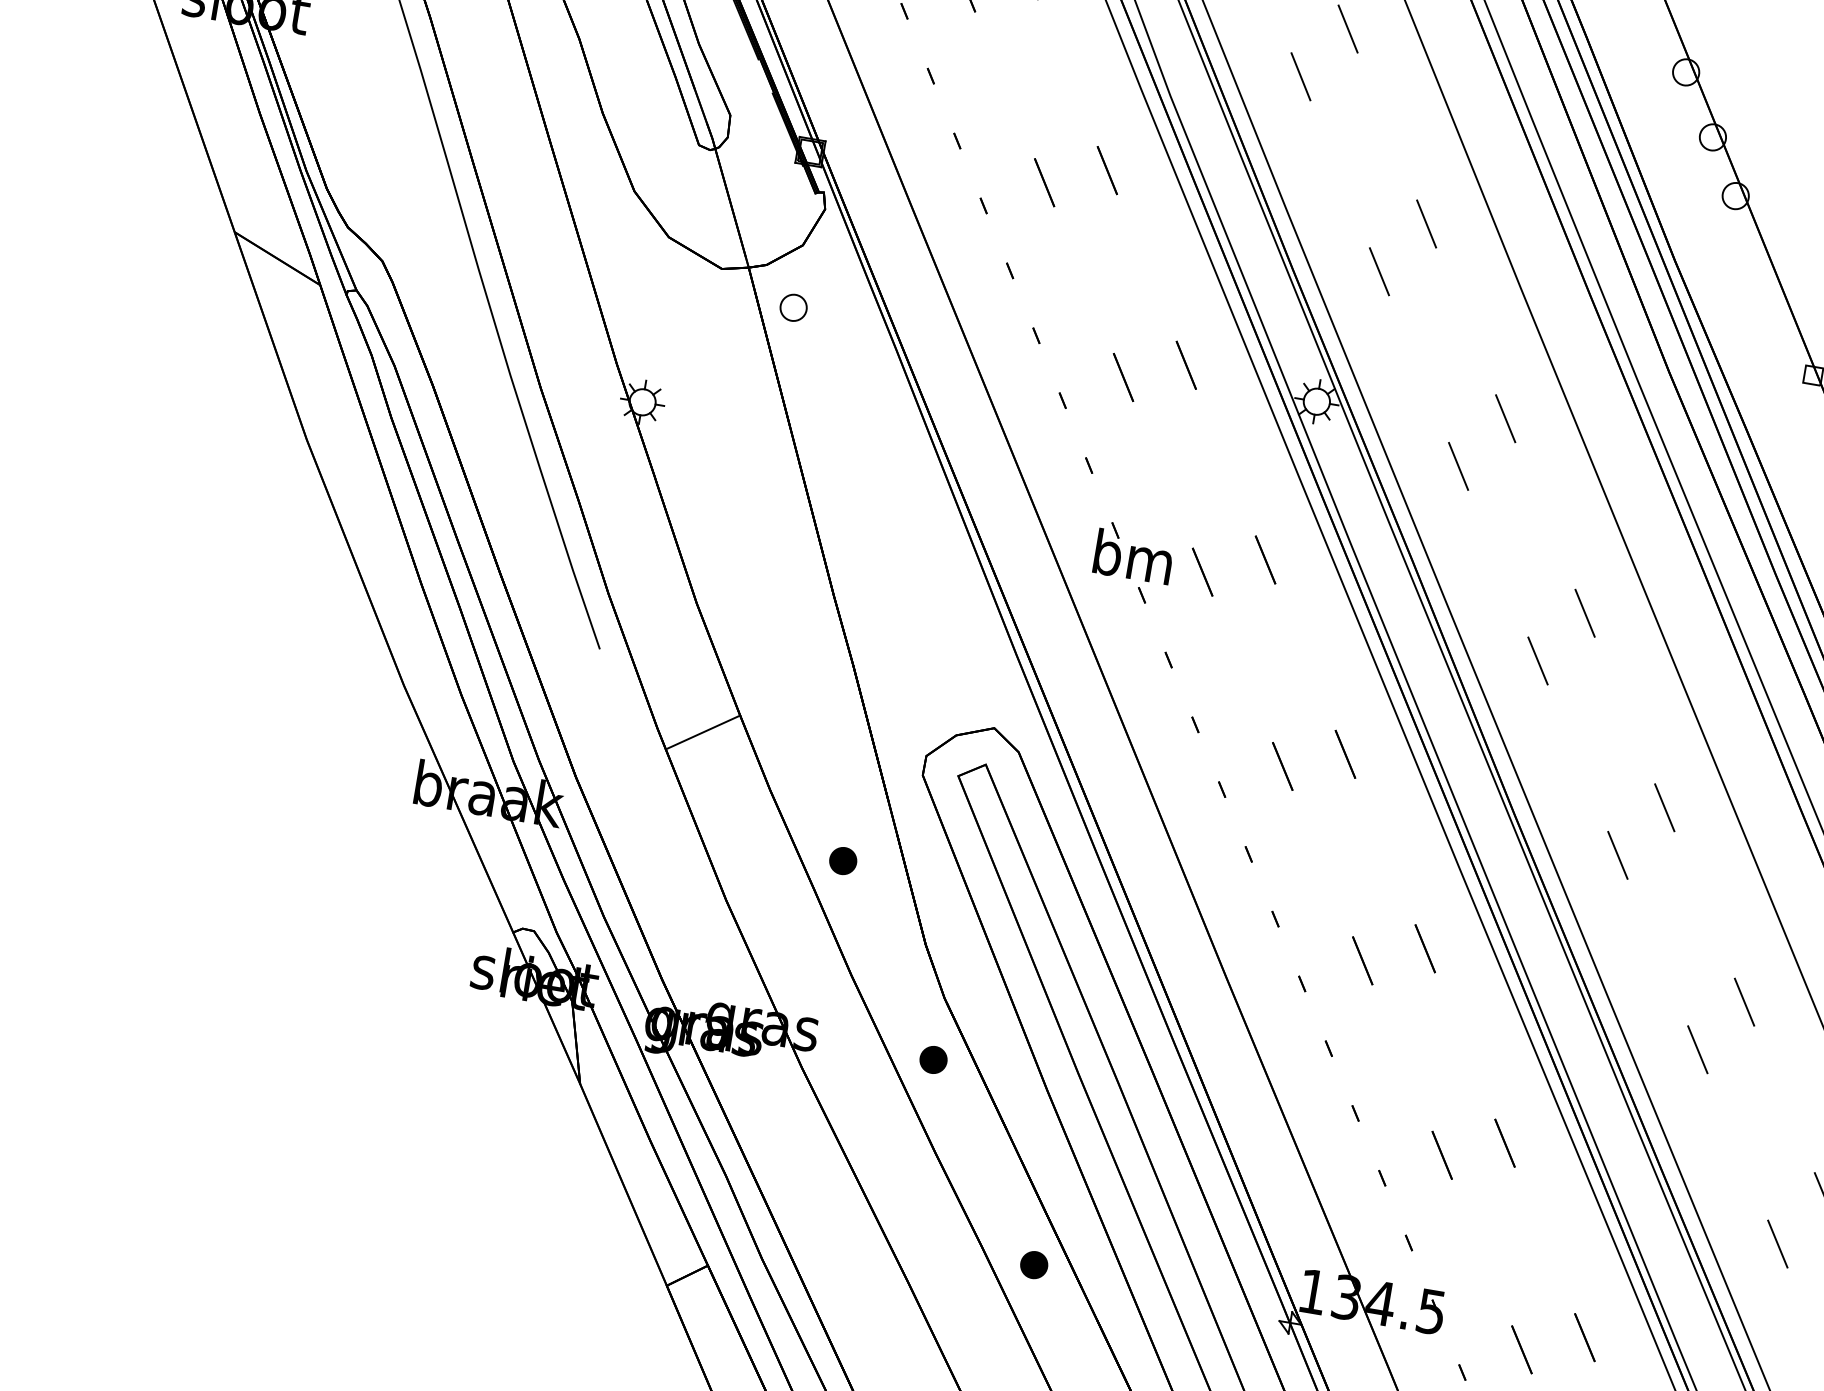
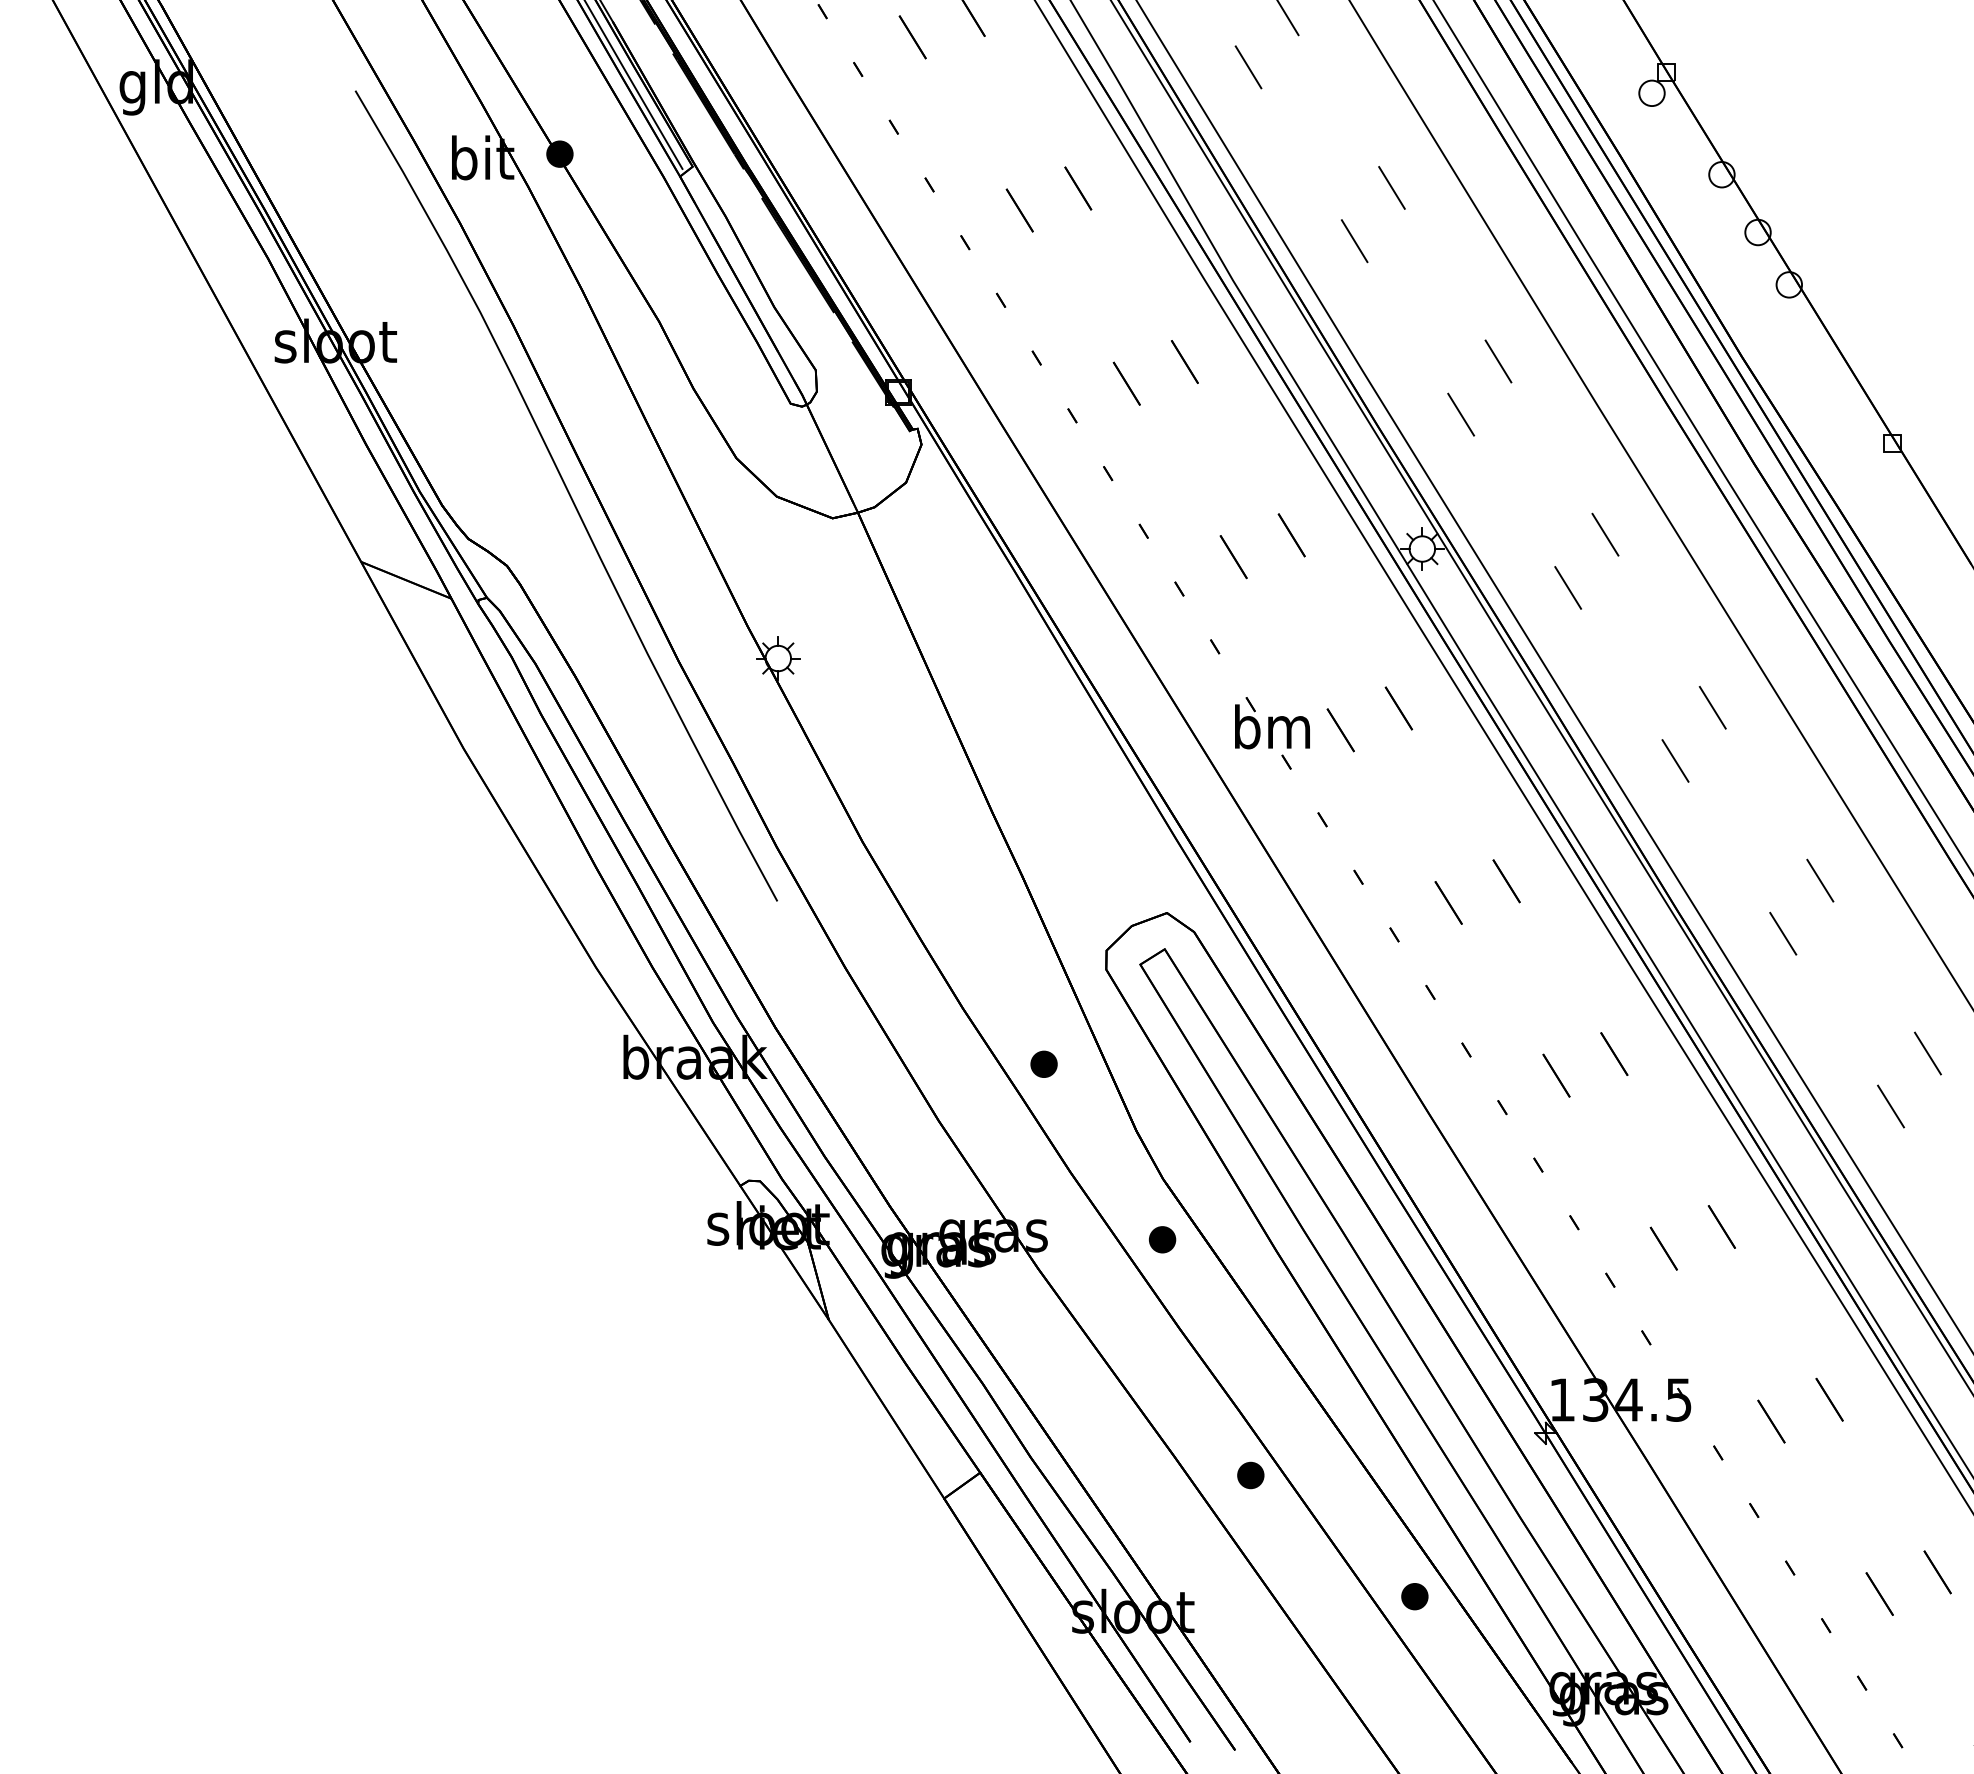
part: (792, 307) -> (906, 543), removed
line: (703, 732) -> (889, 964), removed
part: (1033, 1265) -> (1250, 1475), moved

